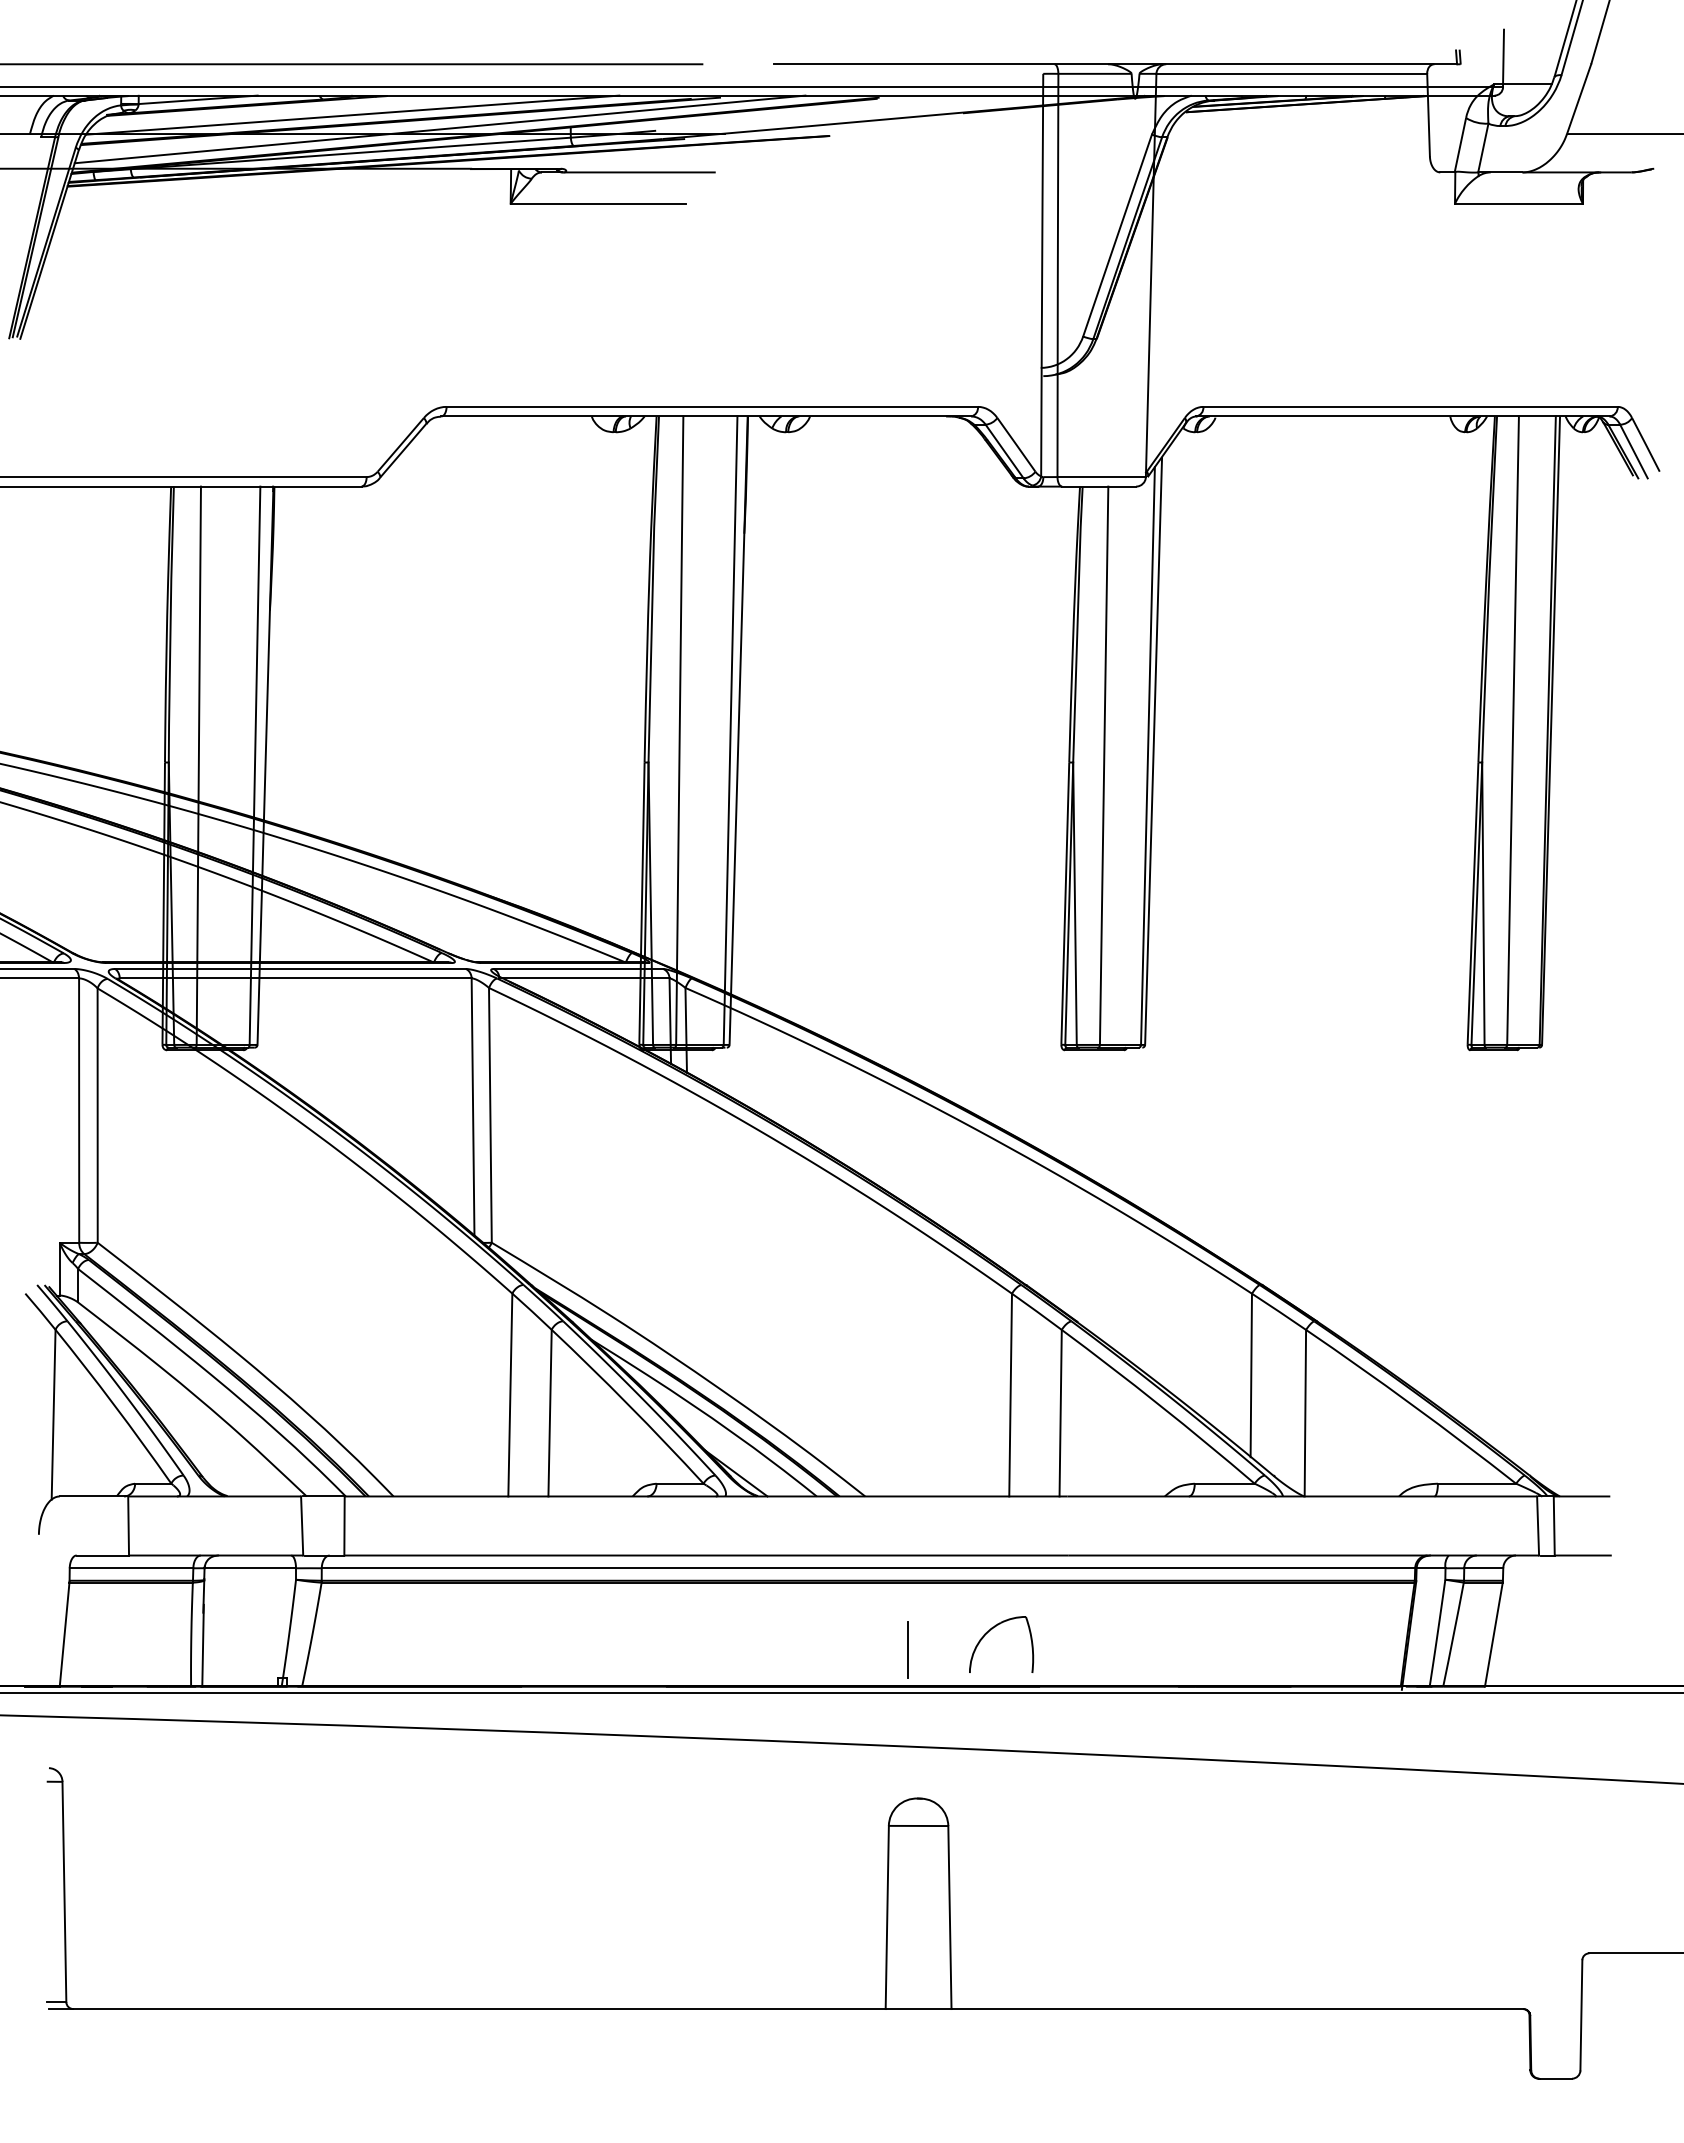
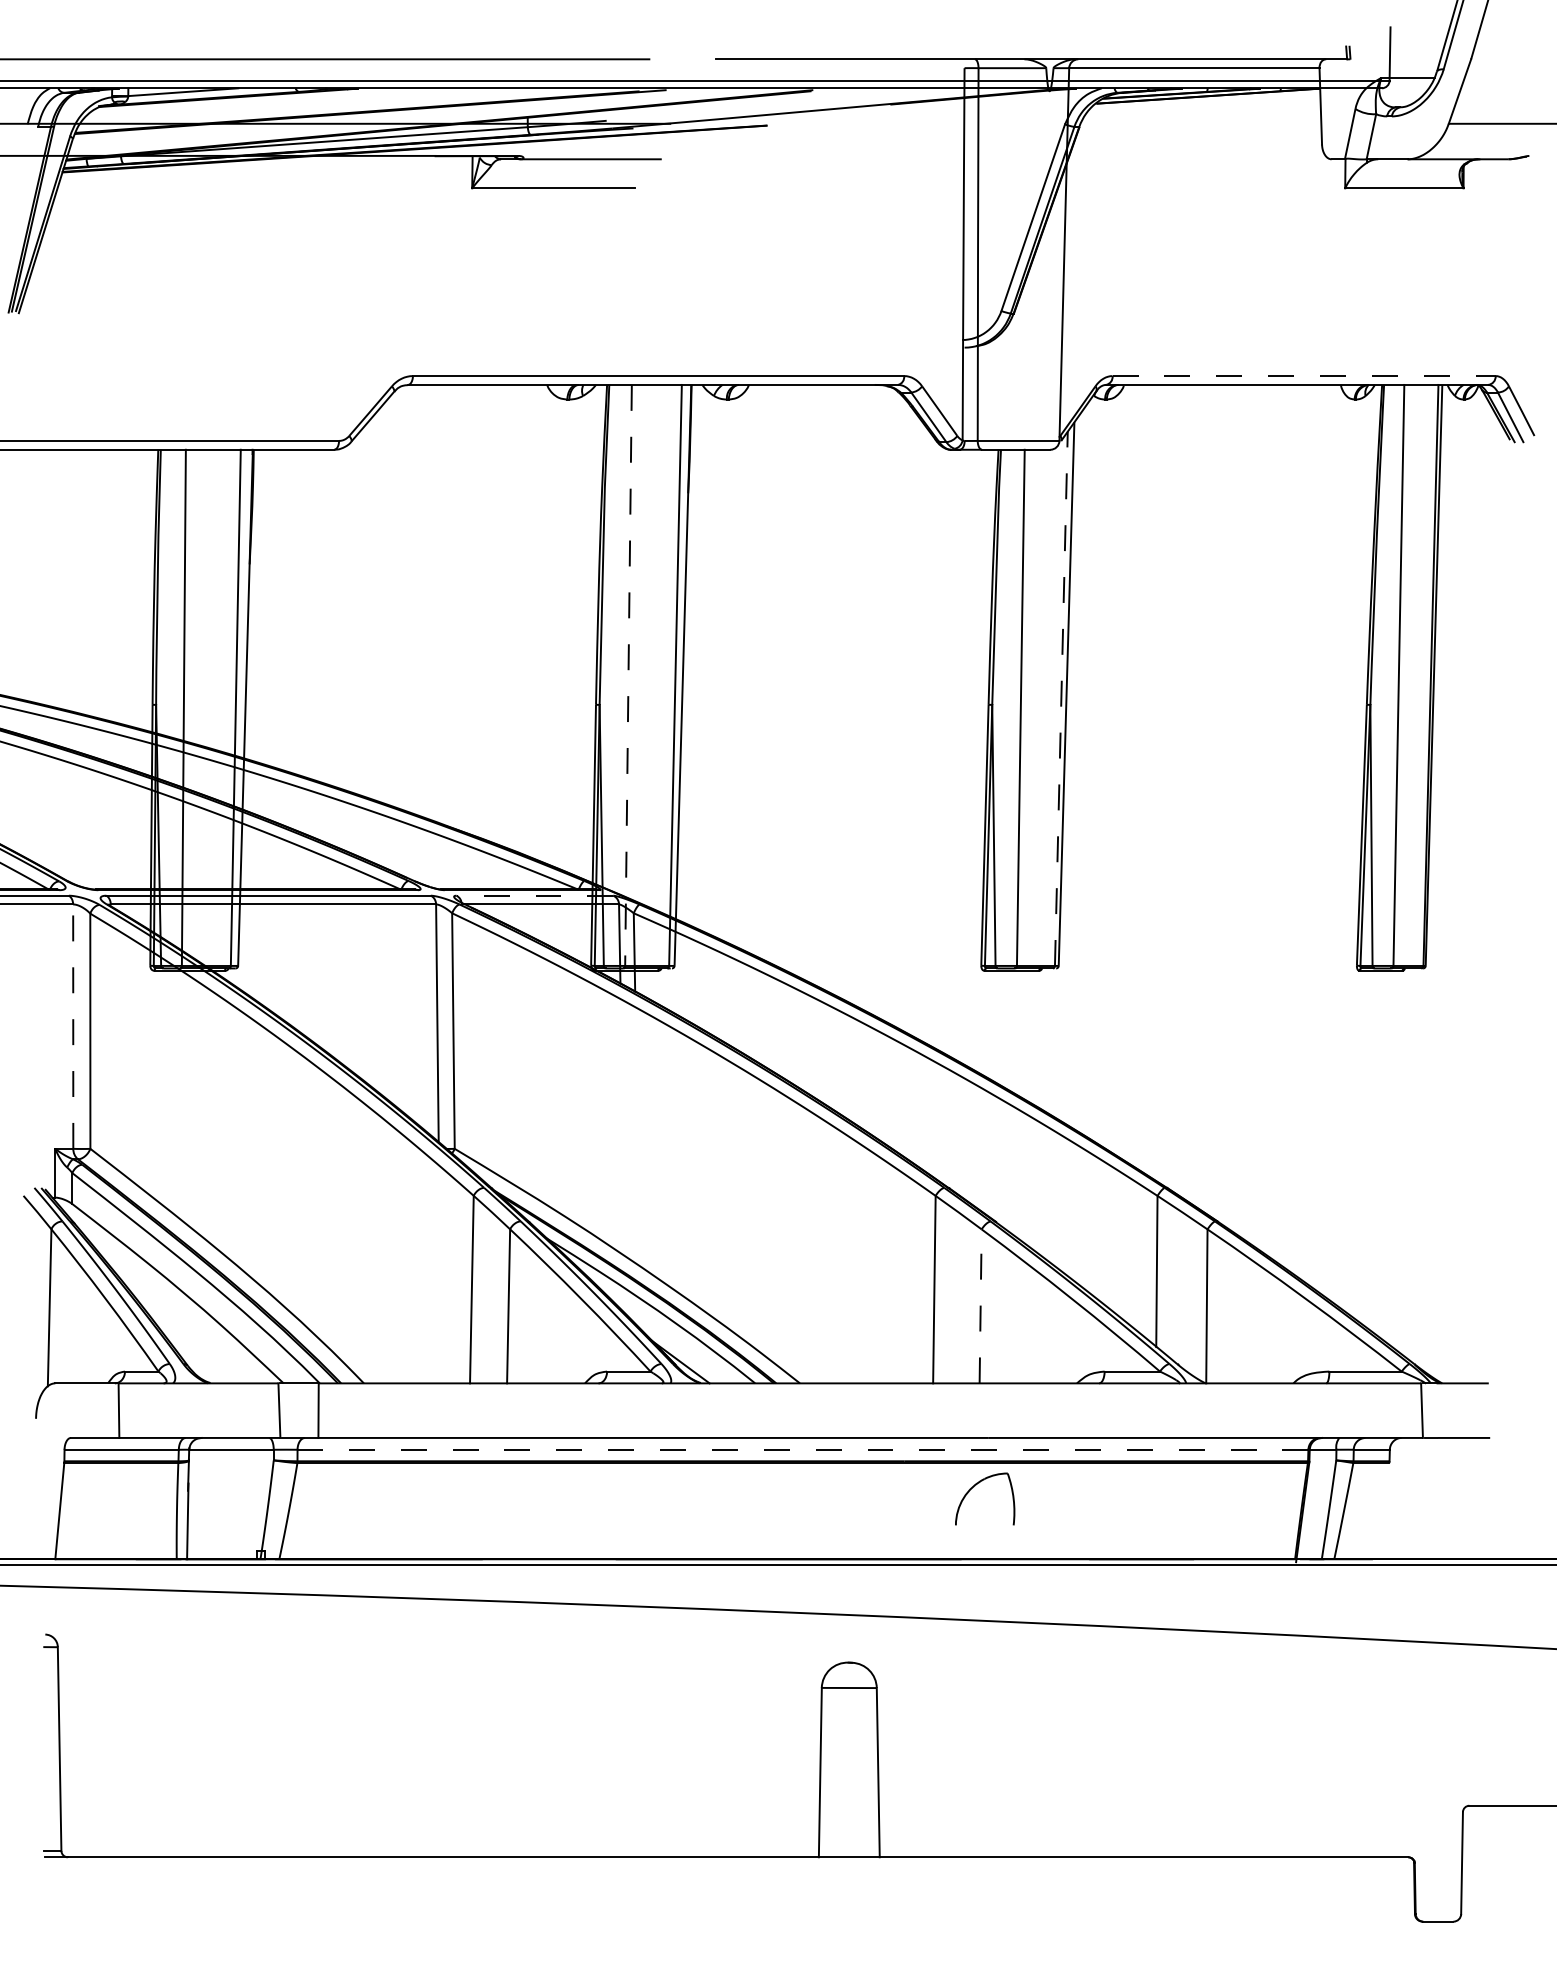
line: (352, 114) -> (325, 105), removed
line: (439, 129) -> (406, 119), removed
line: (1411, 406) -> (1305, 375), solid -> dashed
line: (679, 731) -> (628, 676), solid -> dashed
line: (1147, 755) -> (1060, 698), solid -> dashed
line: (578, 969) -> (534, 896), solid -> dashed
line: (79, 1110) -> (73, 1026), solid -> dashed
line: (1060, 1412) -> (980, 1305), solid -> dashed
line: (1553, 1525) -> (1436, 1410), removed
line: (868, 1568) -> (802, 1449), solid -> dashed
part: (992, 1629) -> (976, 1485), moved
line: (1493, 1634) -> (1380, 1510), removed
line: (908, 1649) -> (839, 1524), removed

